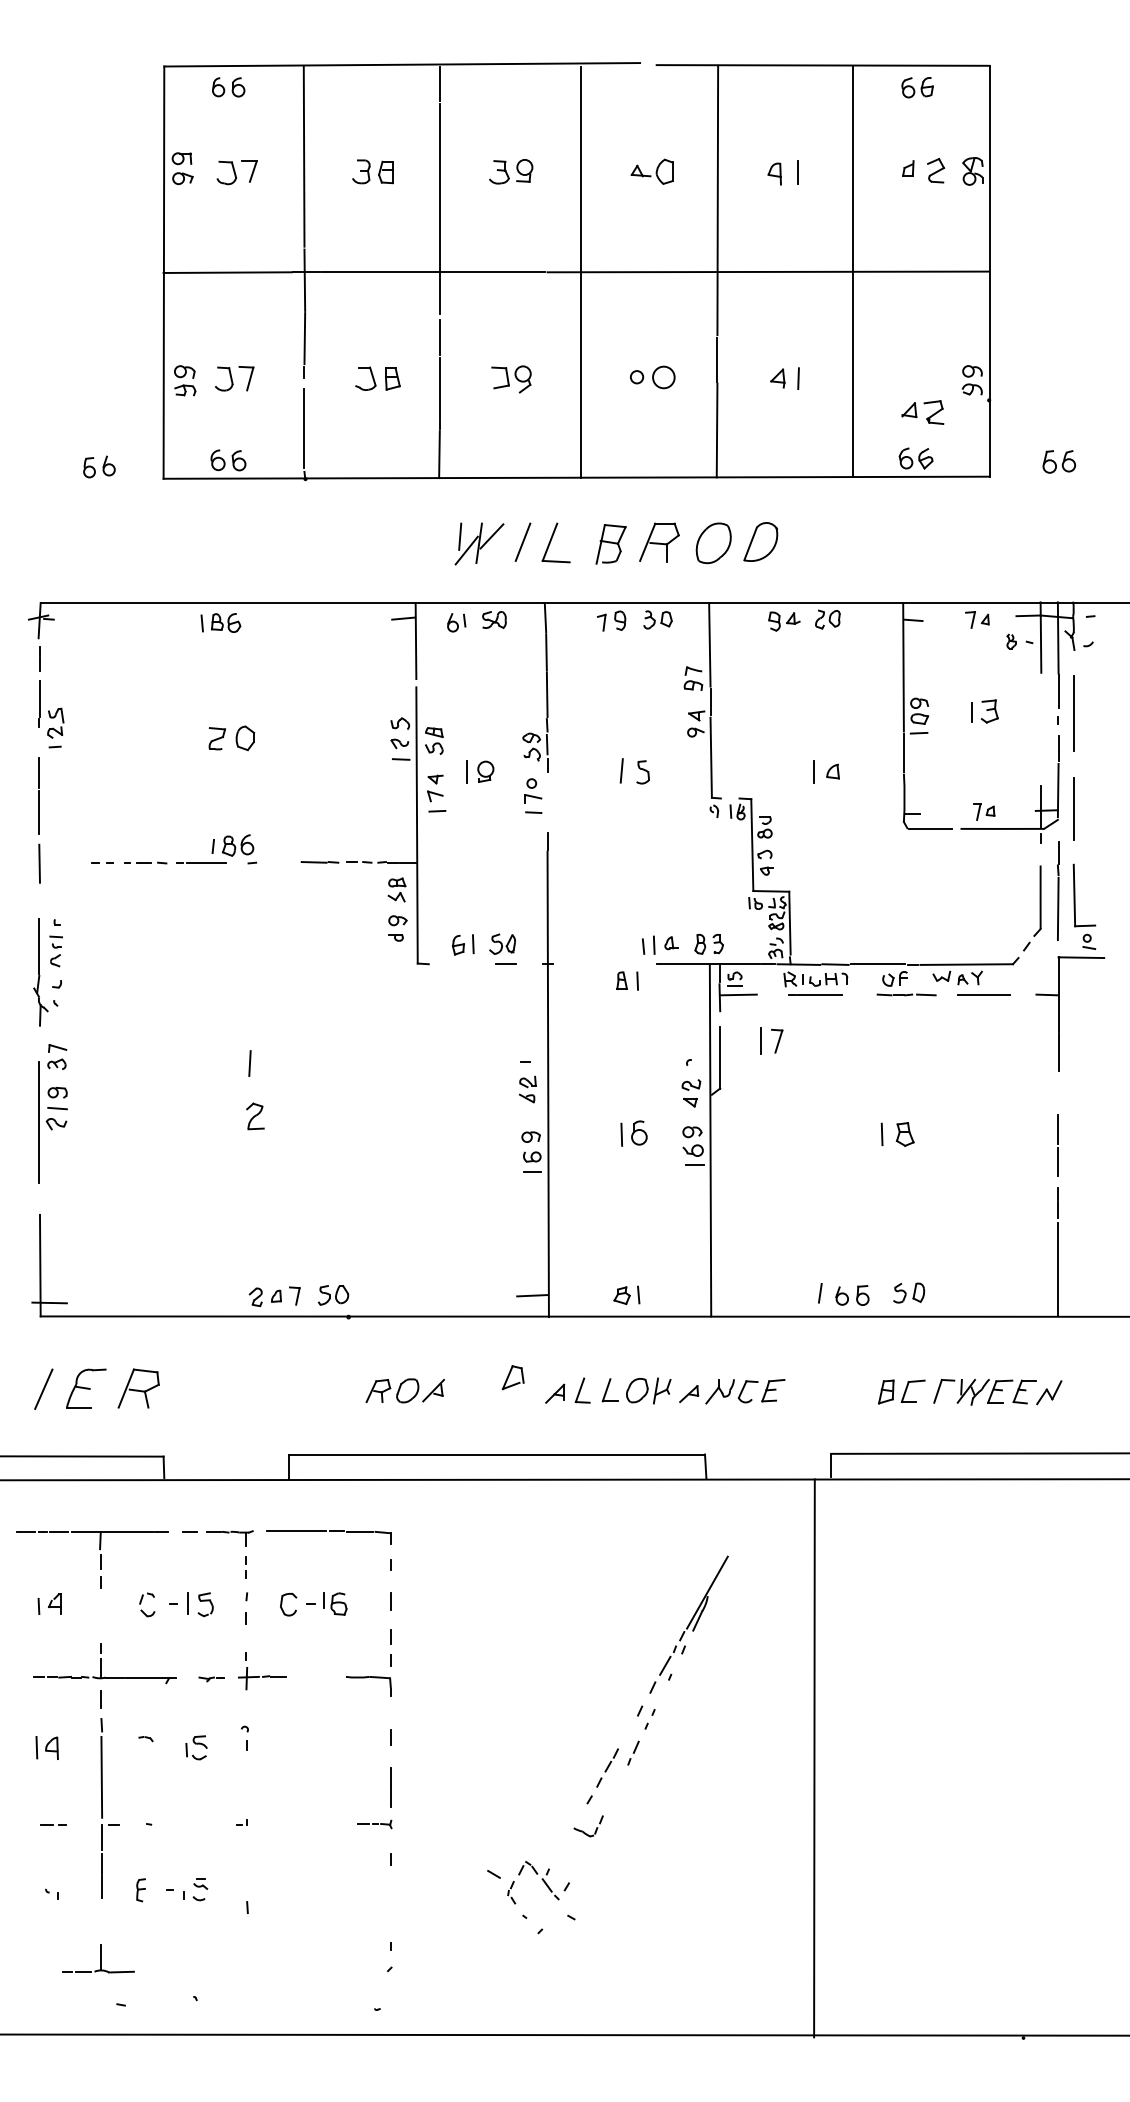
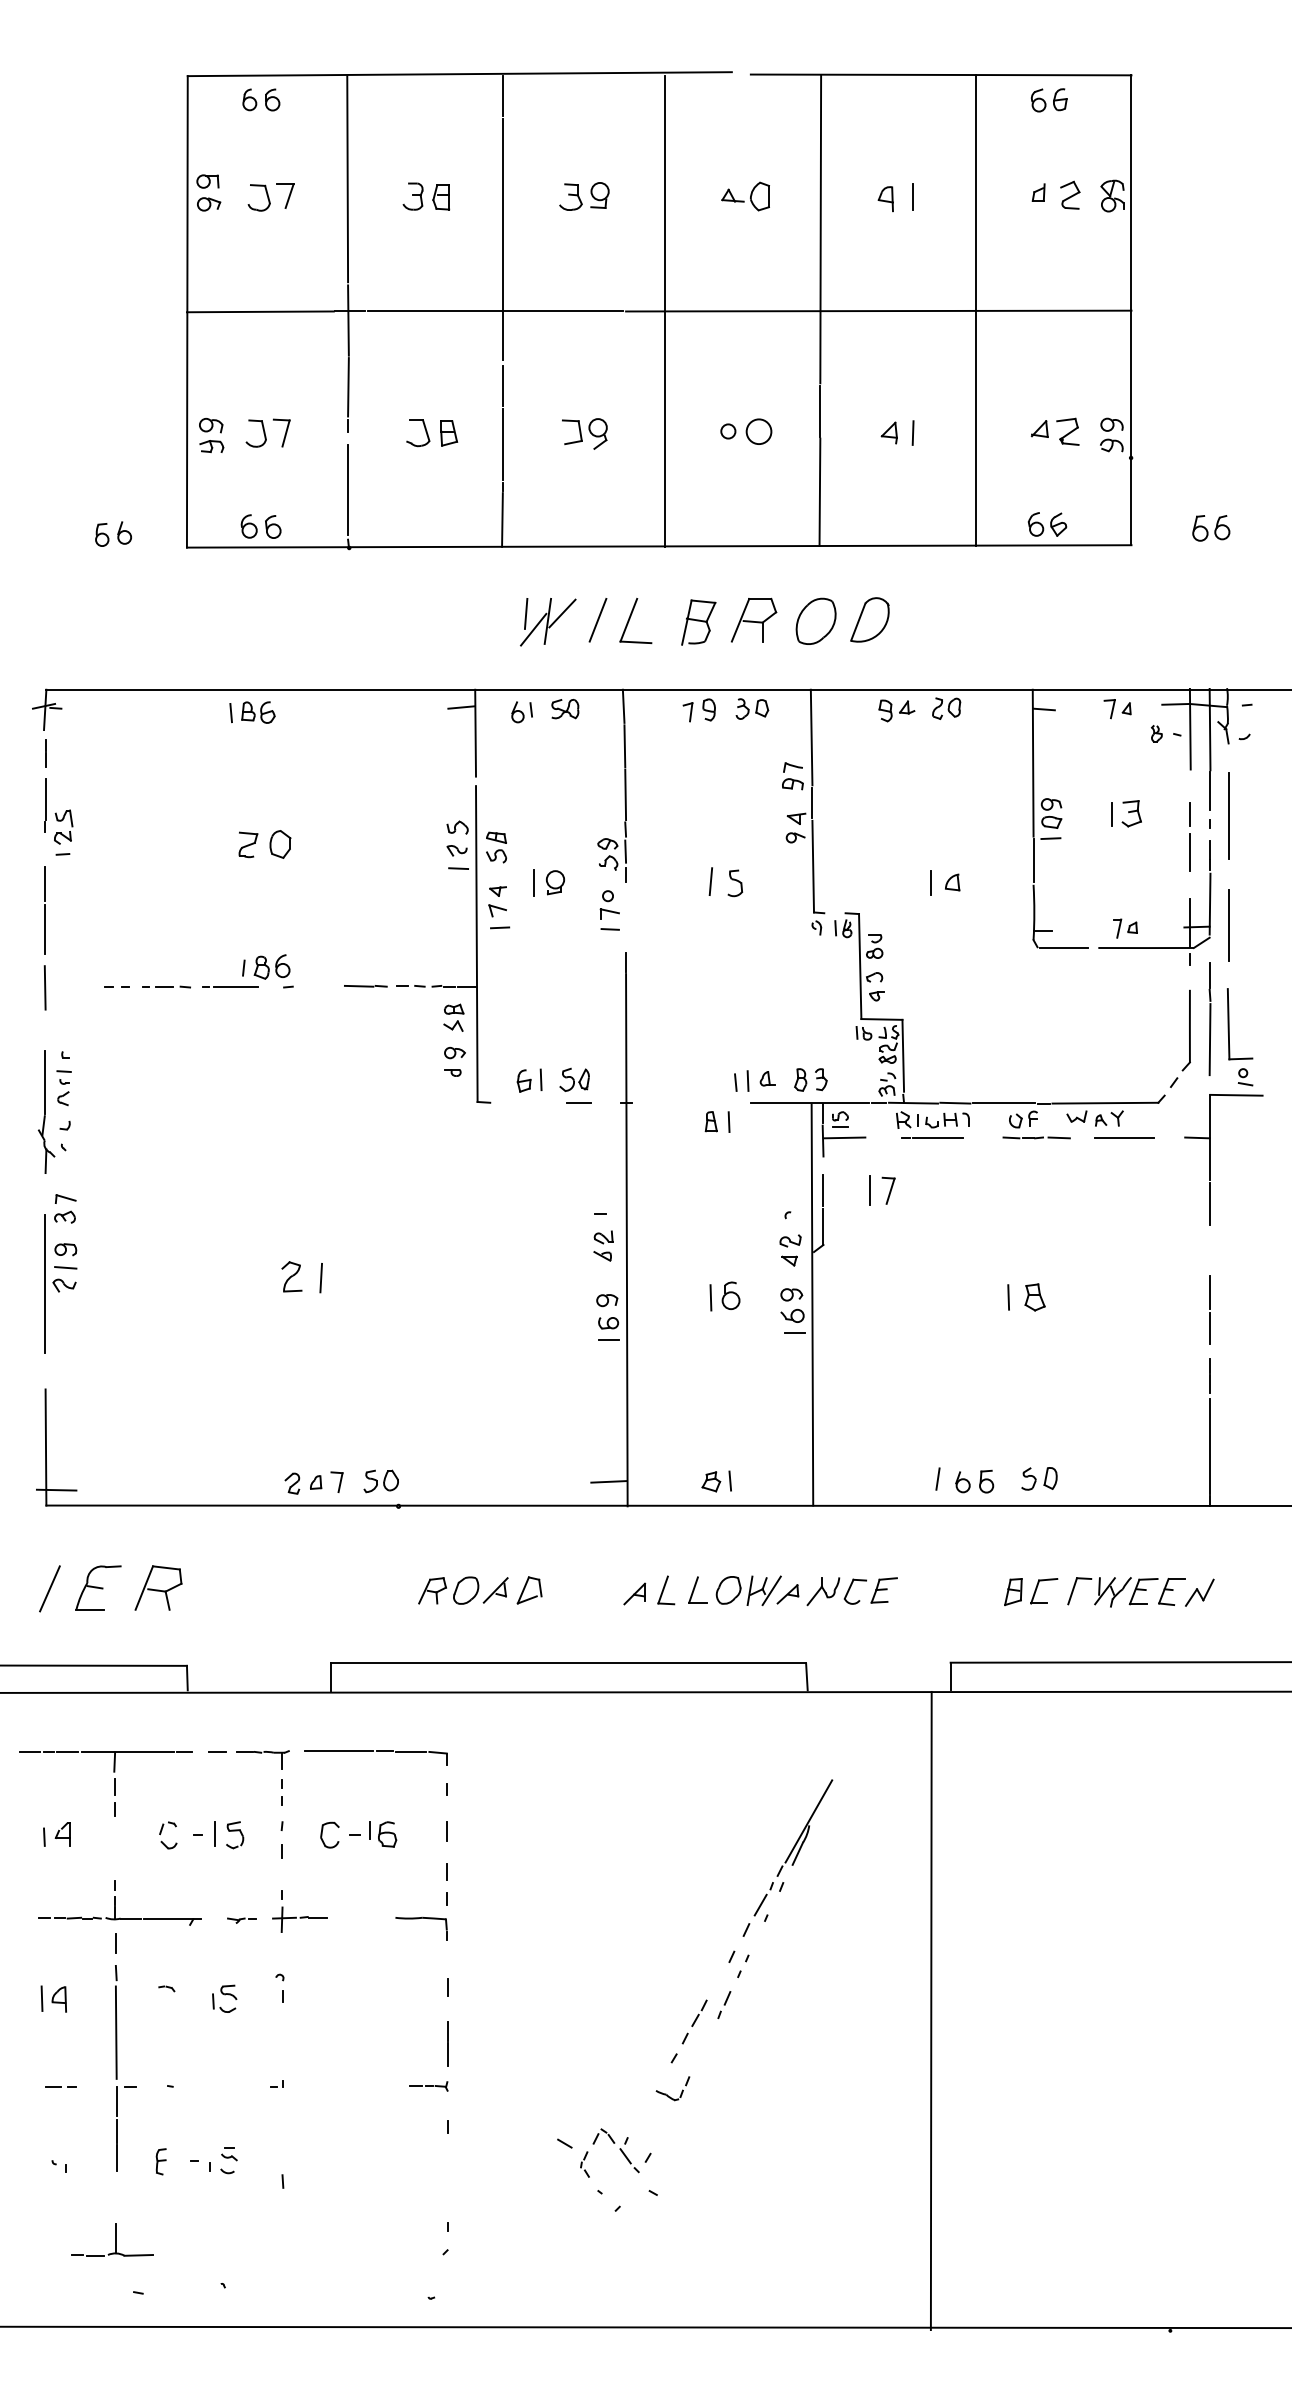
part: (922, 412) -> (1054, 431), moved
line: (1040, 732) -> (1189, 837), added
line: (249, 1063) -> (320, 1278), moved
part: (512, 1377) -> (528, 1590), moved
line: (674, 1390) -> (771, 1590), added

